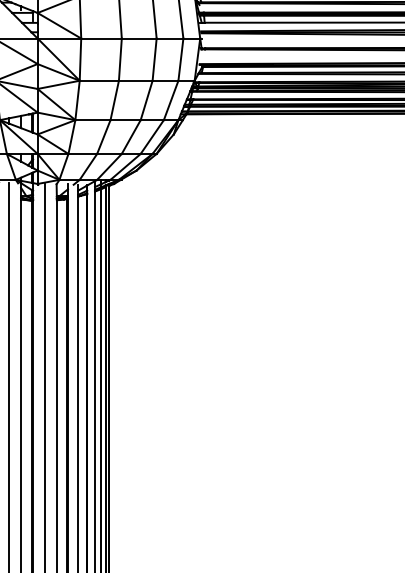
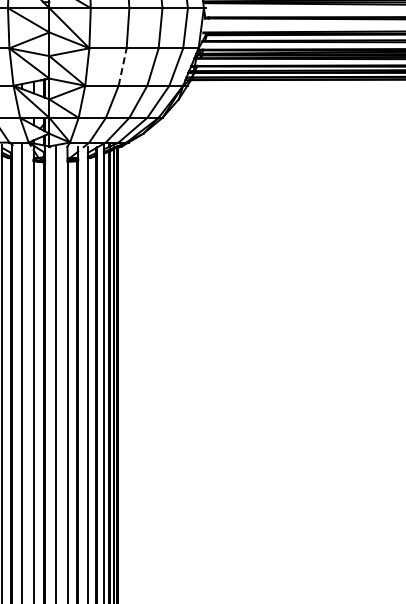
line: (114, 99) -> (122, 66), solid -> dashed

